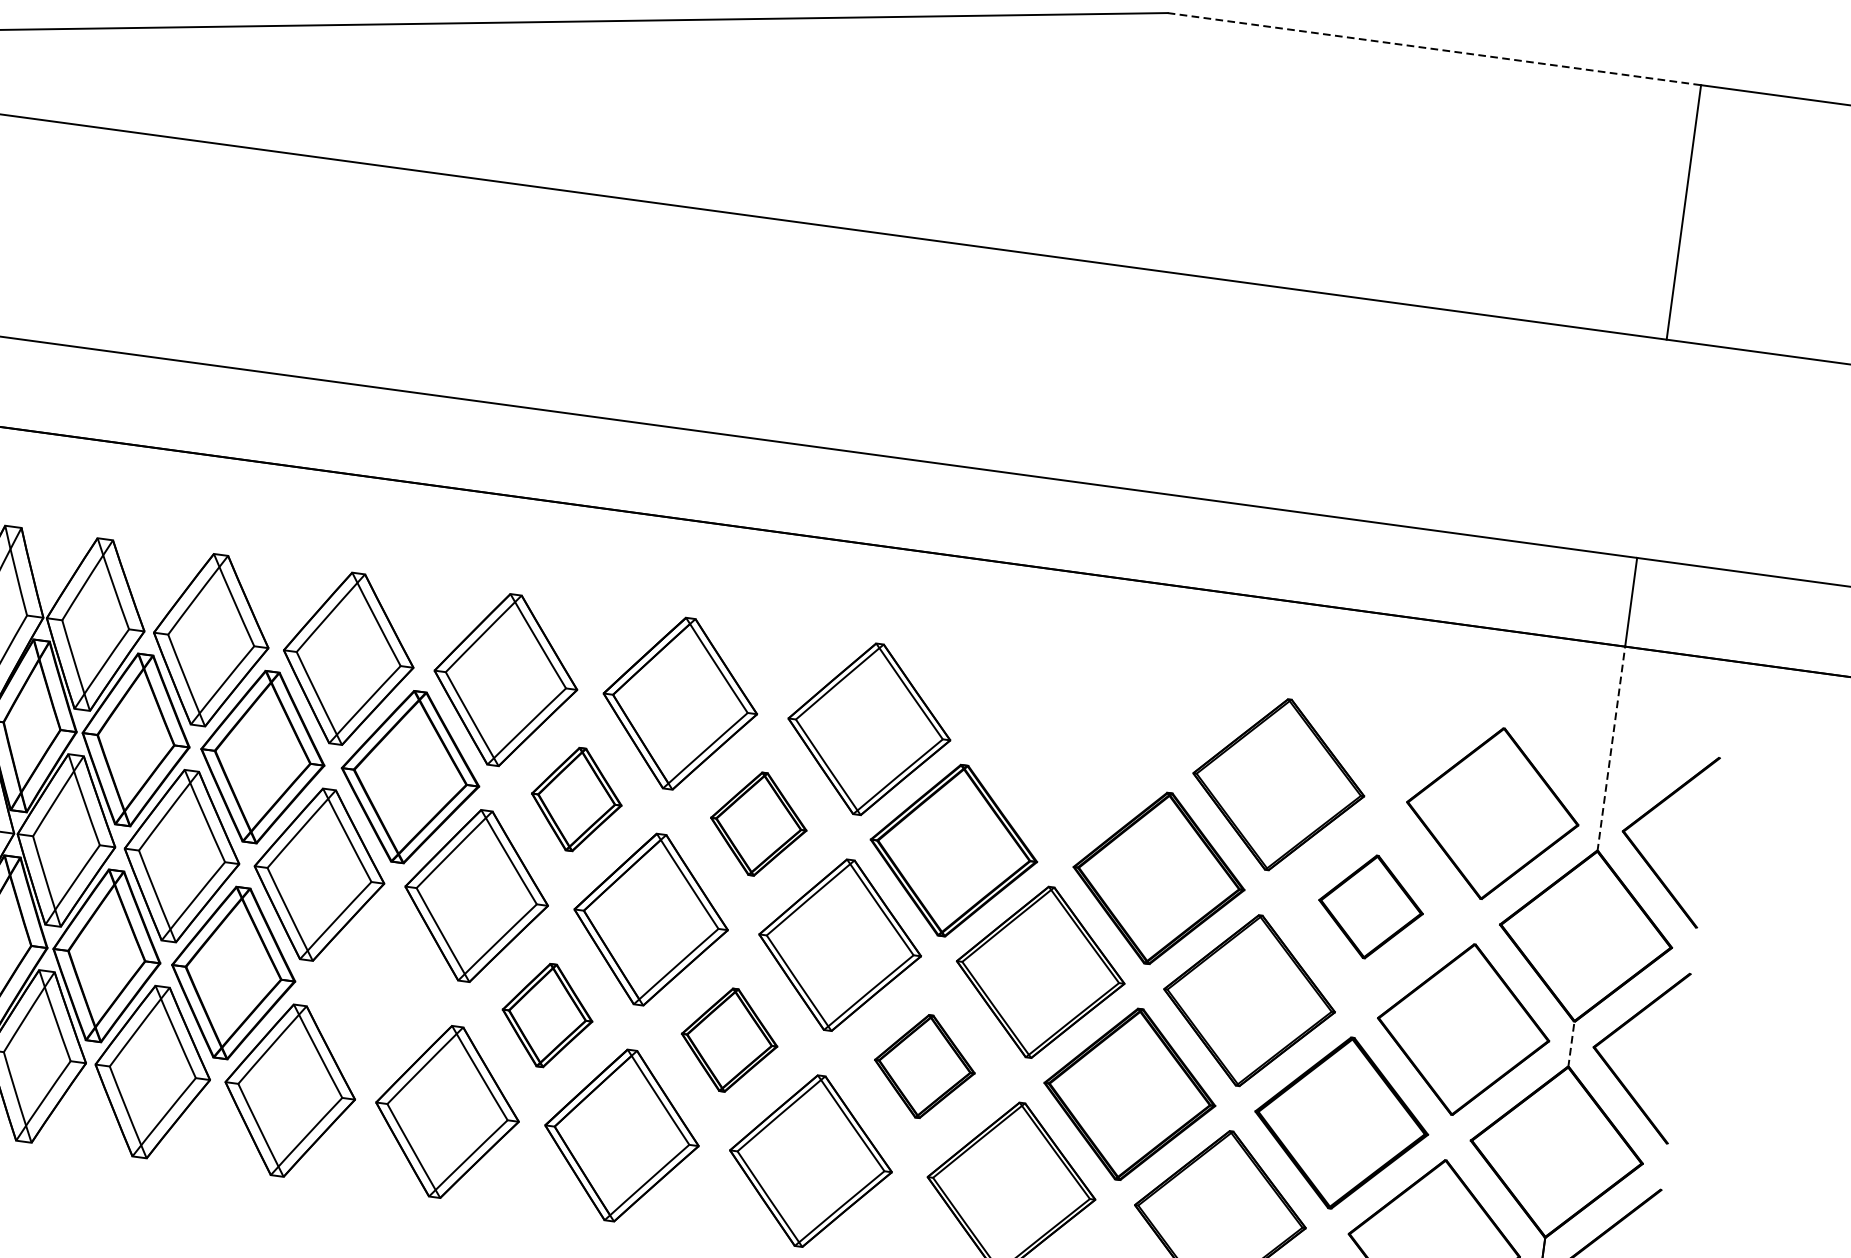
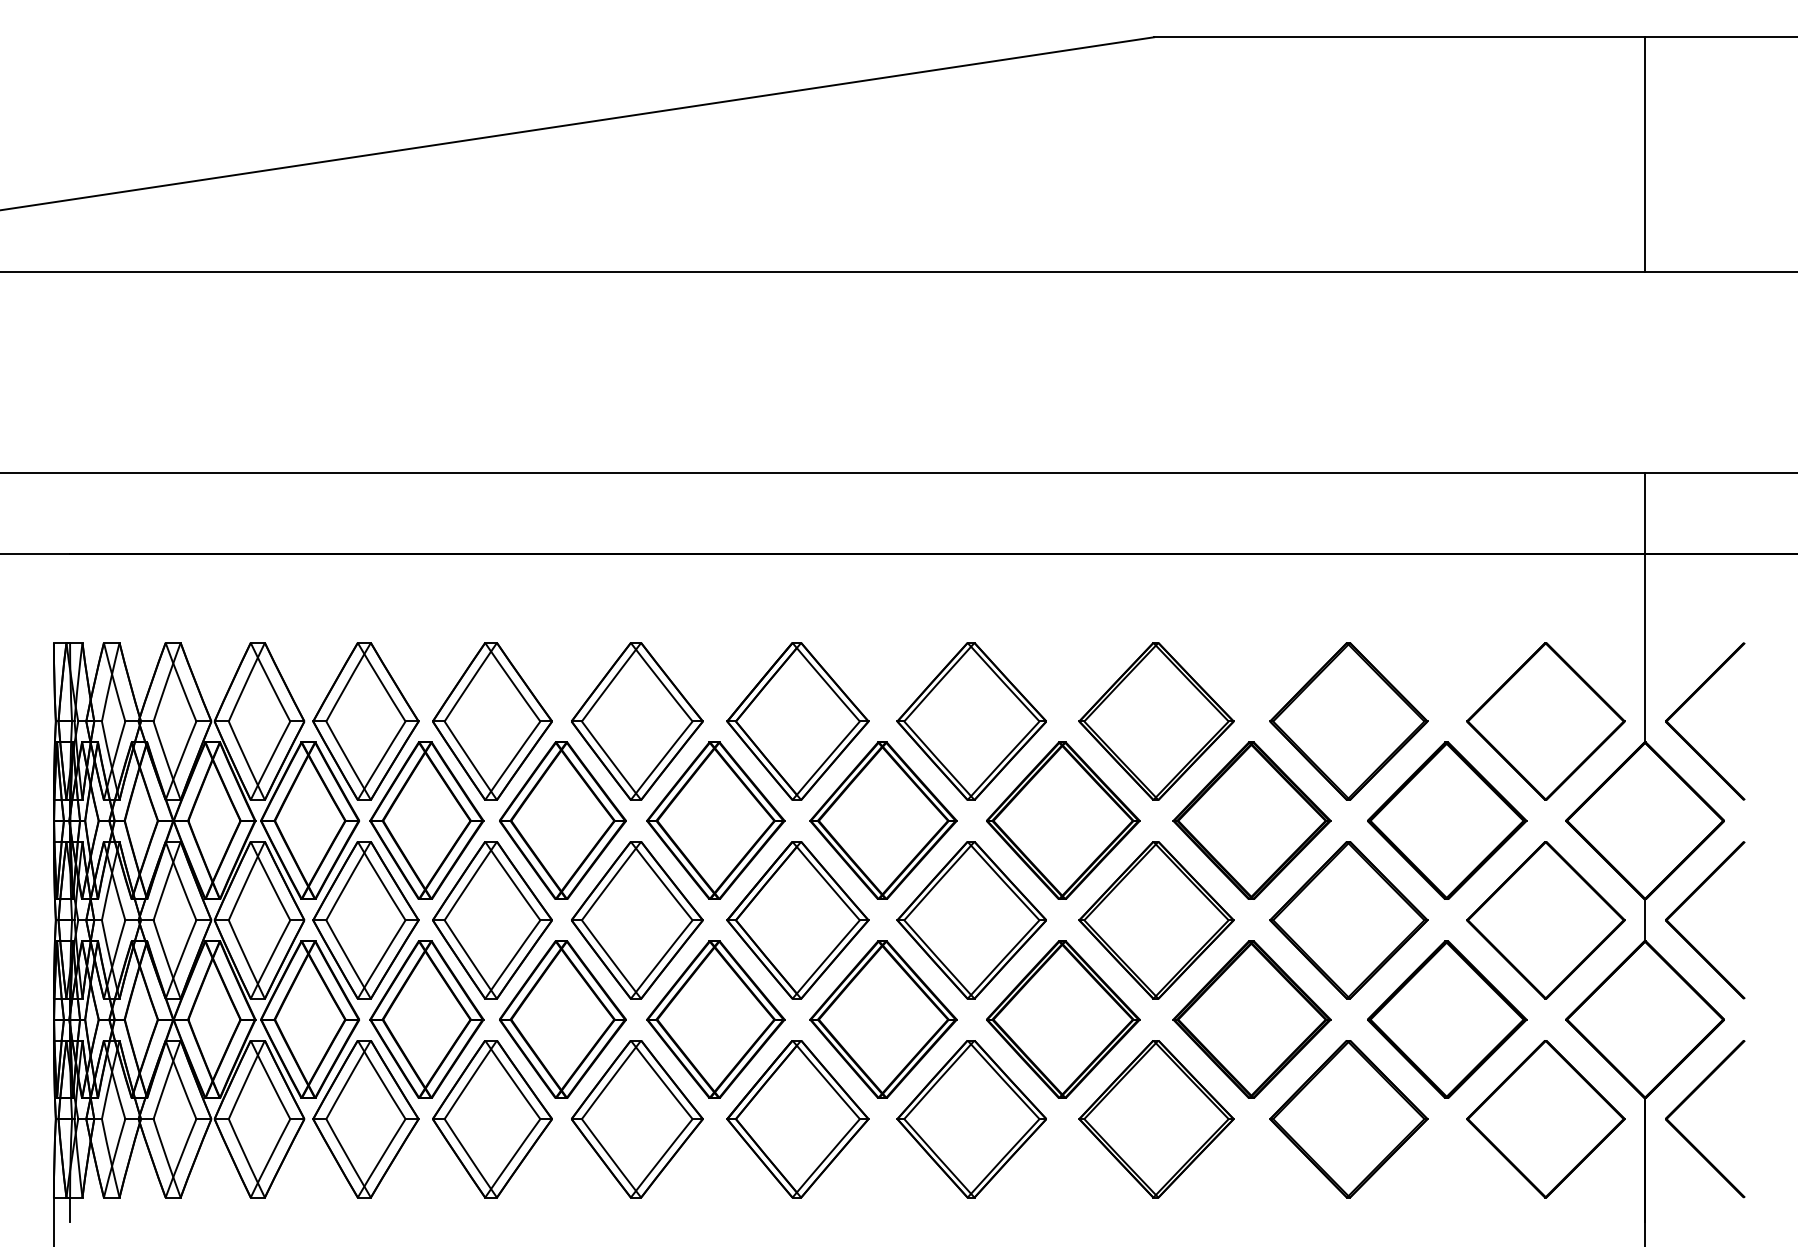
line: (1434, 49) -> (1399, 37), dashed -> solid
line: (1611, 749) -> (1645, 648), dashed -> solid
part: (1069, 756) -> (1156, 721), added
part: (576, 799) -> (715, 820), size x1.67
part: (758, 823) -> (883, 820), size x1.67
part: (1371, 906) -> (1447, 820), size x1.67
part: (380, 992) -> (562, 1019), added
part: (547, 1015) -> (715, 1019), size x1.67
part: (729, 1040) -> (883, 1019), size x1.67
line: (1571, 1043) -> (1645, 919), dashed -> solid
part: (925, 1066) -> (1063, 1019), size x1.67

